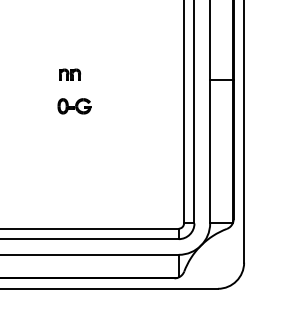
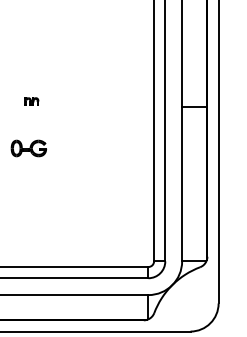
part: (70, 74) -> (32, 101), size x0.6
part: (74, 106) -> (28, 148), moved

